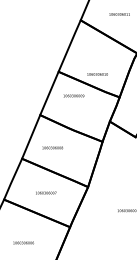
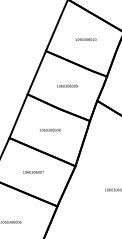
text: (97, 74) -> (85, 39), moved
text: (73, 95) -> (66, 85), moved
text: (52, 147) -> (49, 129), moved

